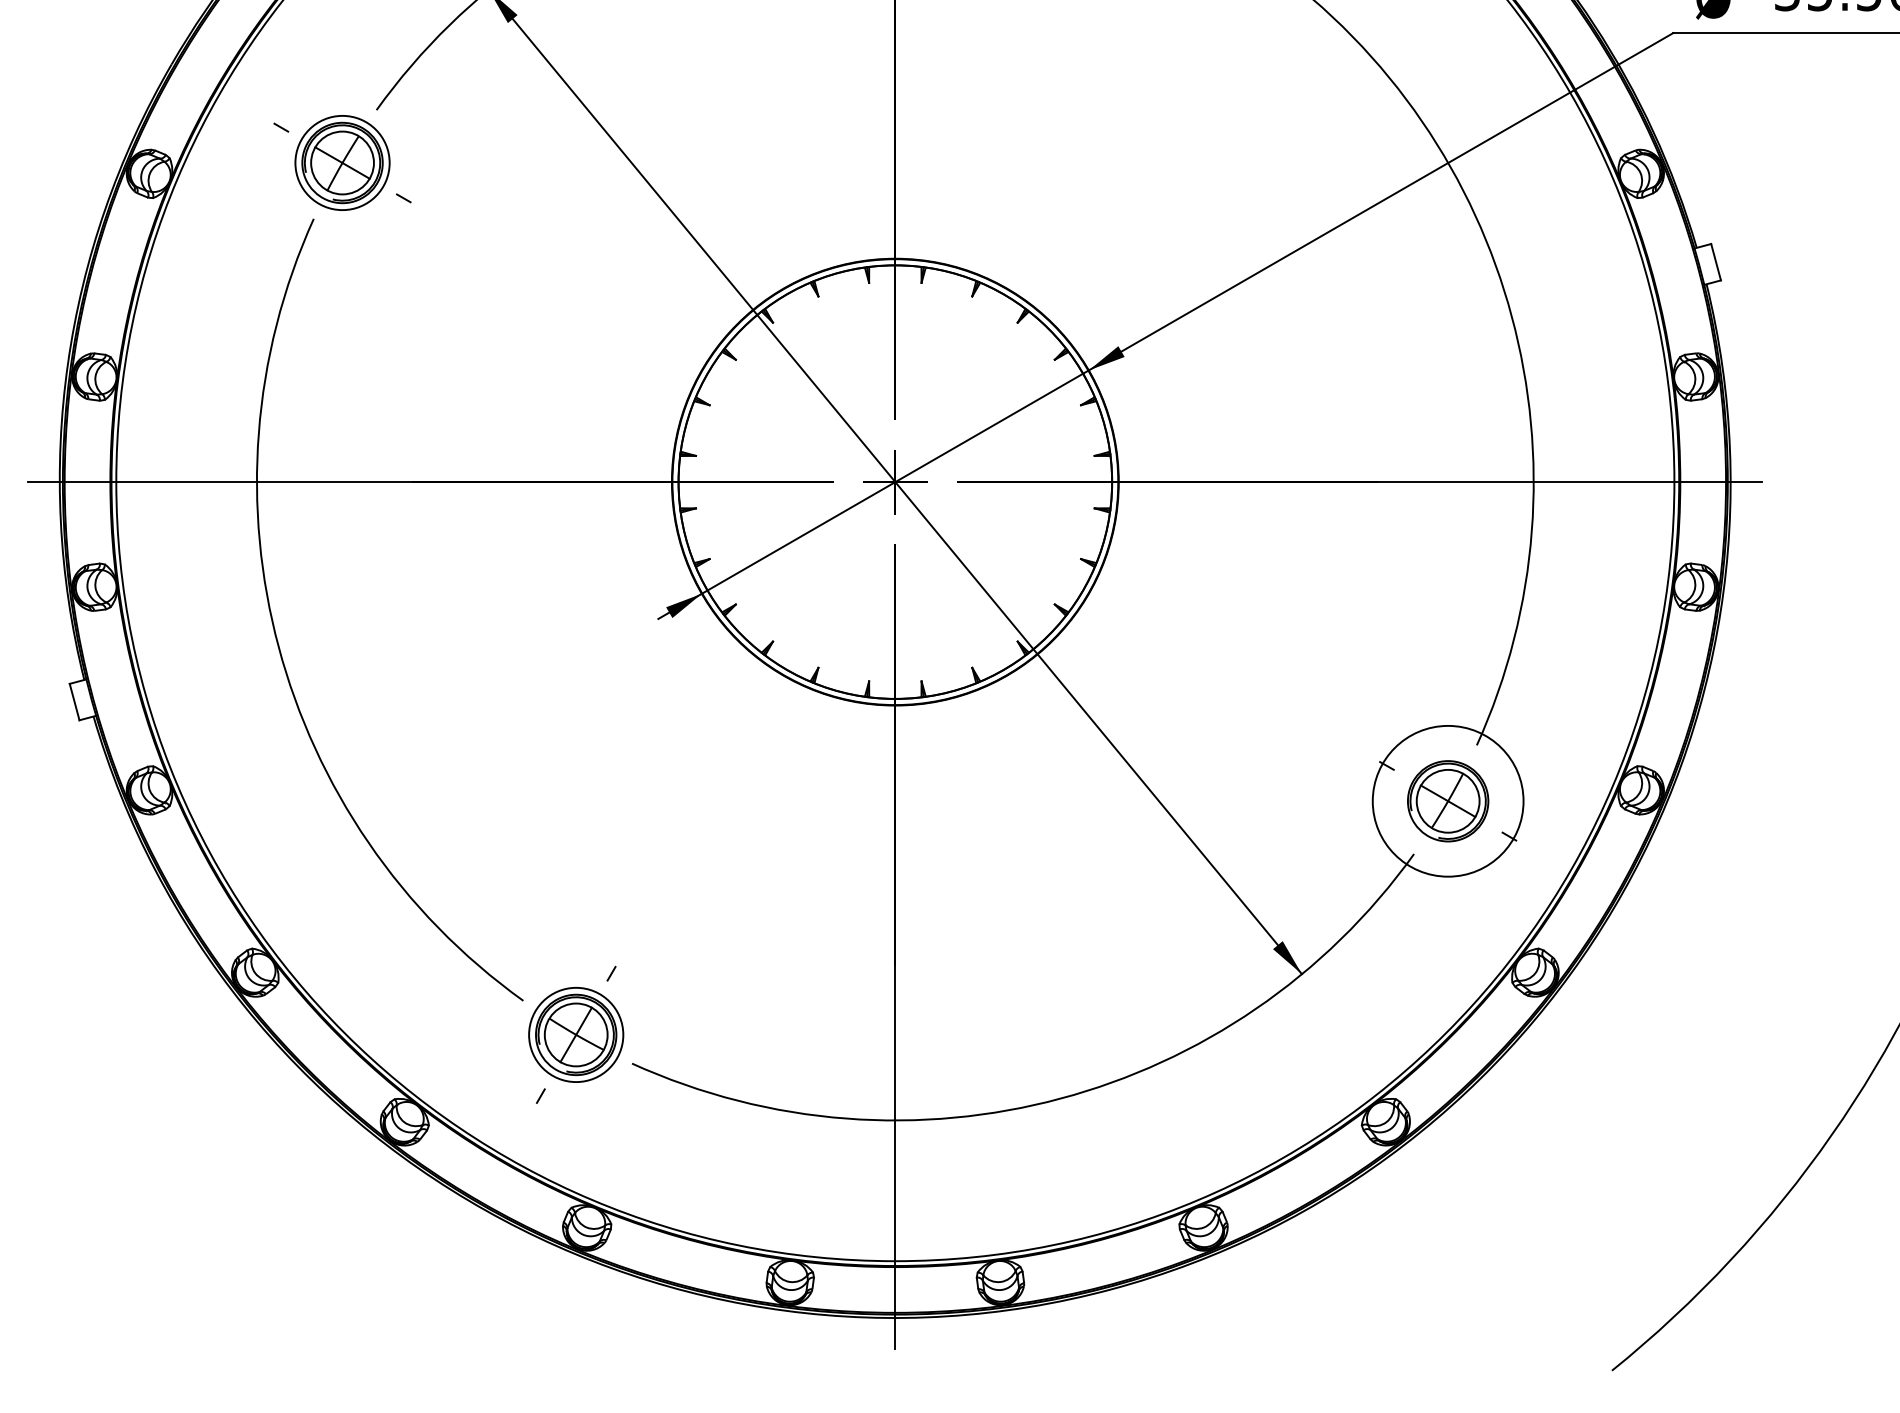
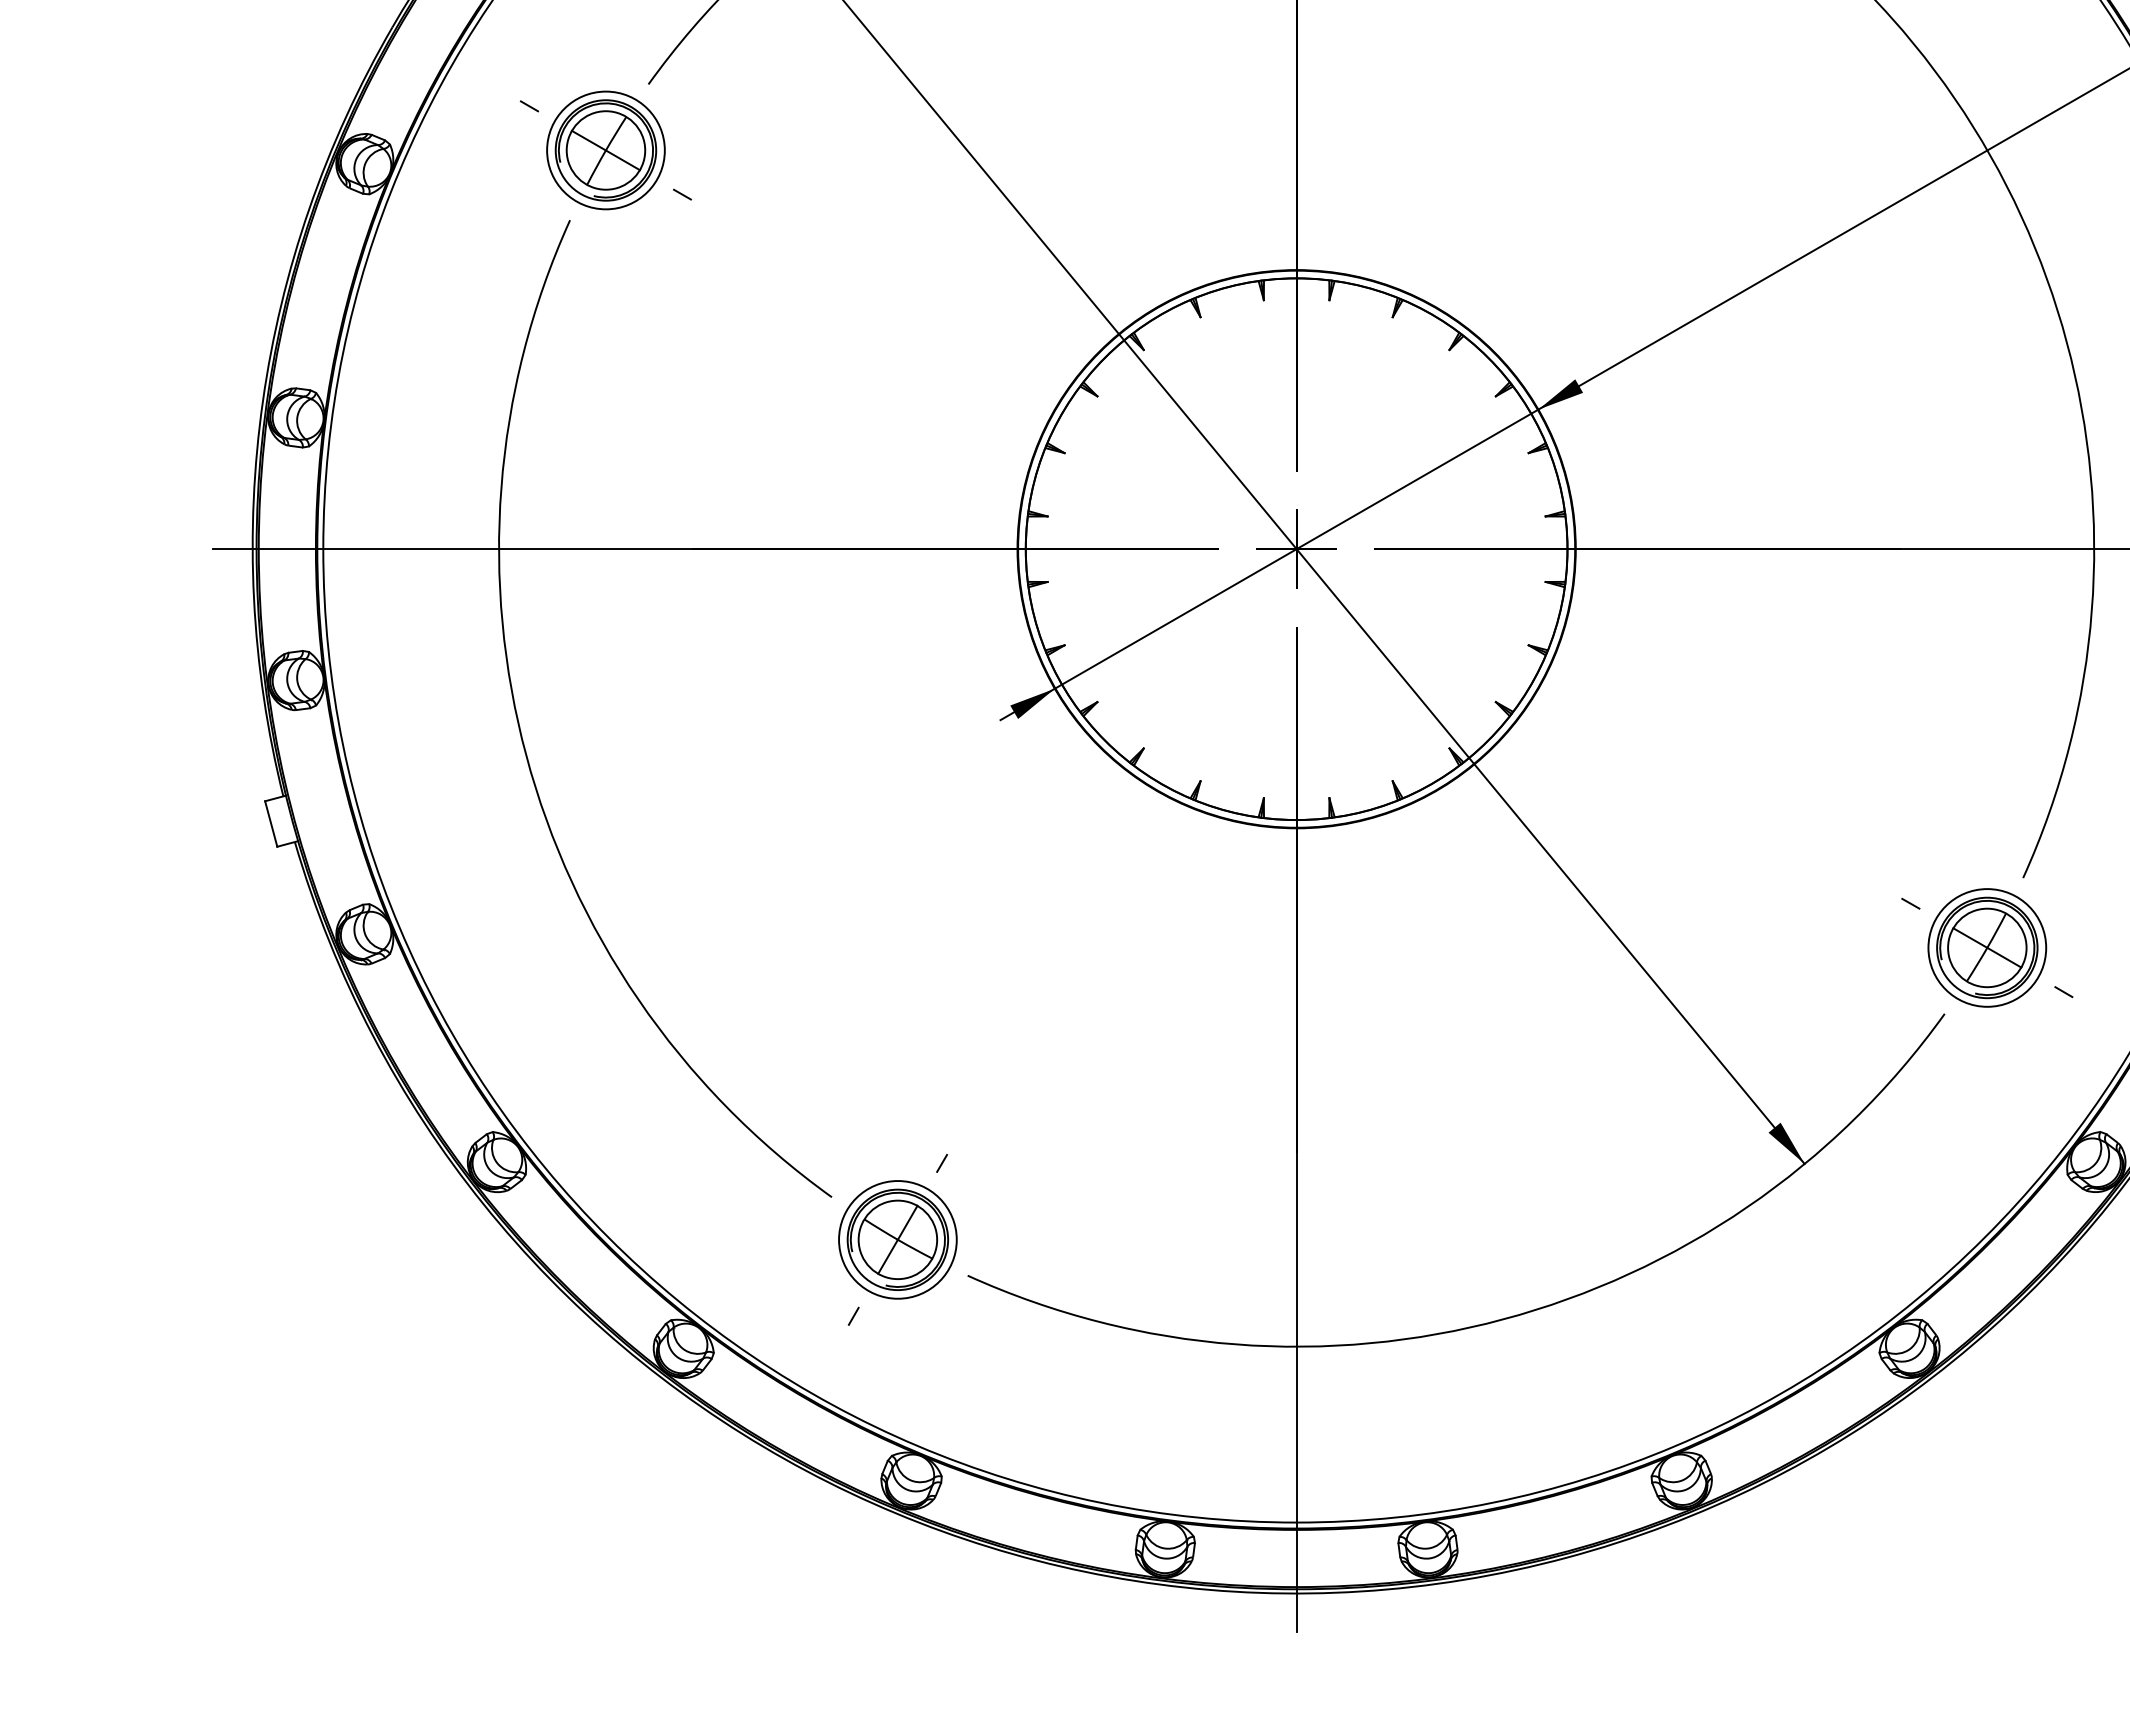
circle: (1448, 801) -> (1987, 948), size x0.62

